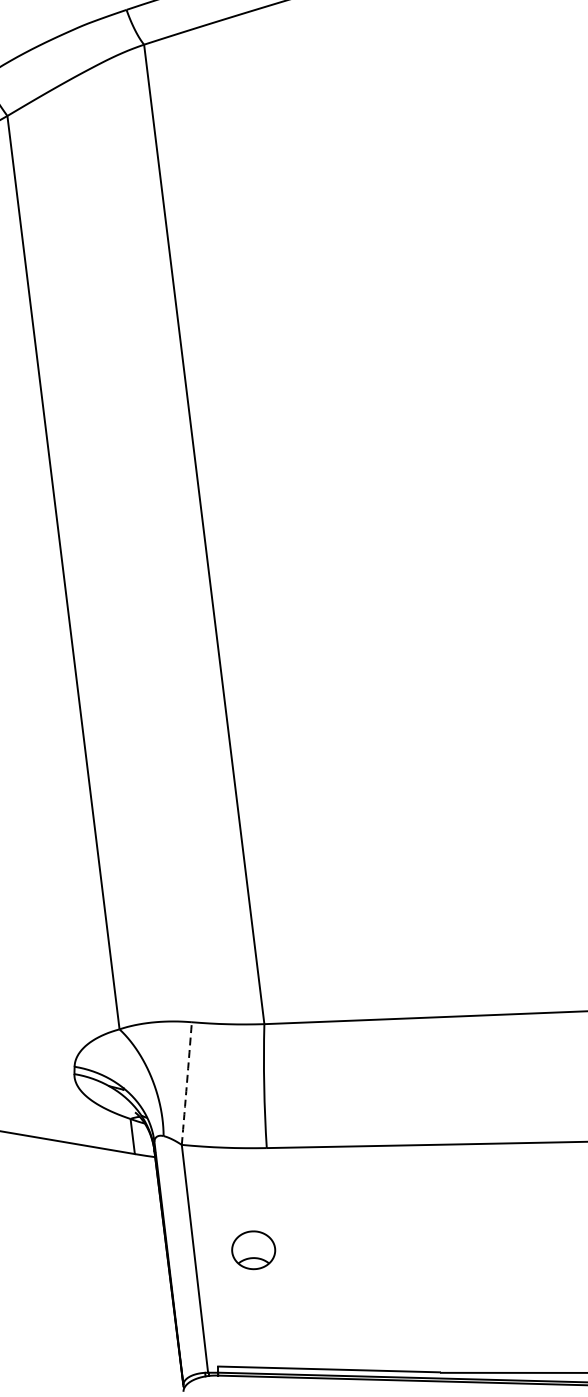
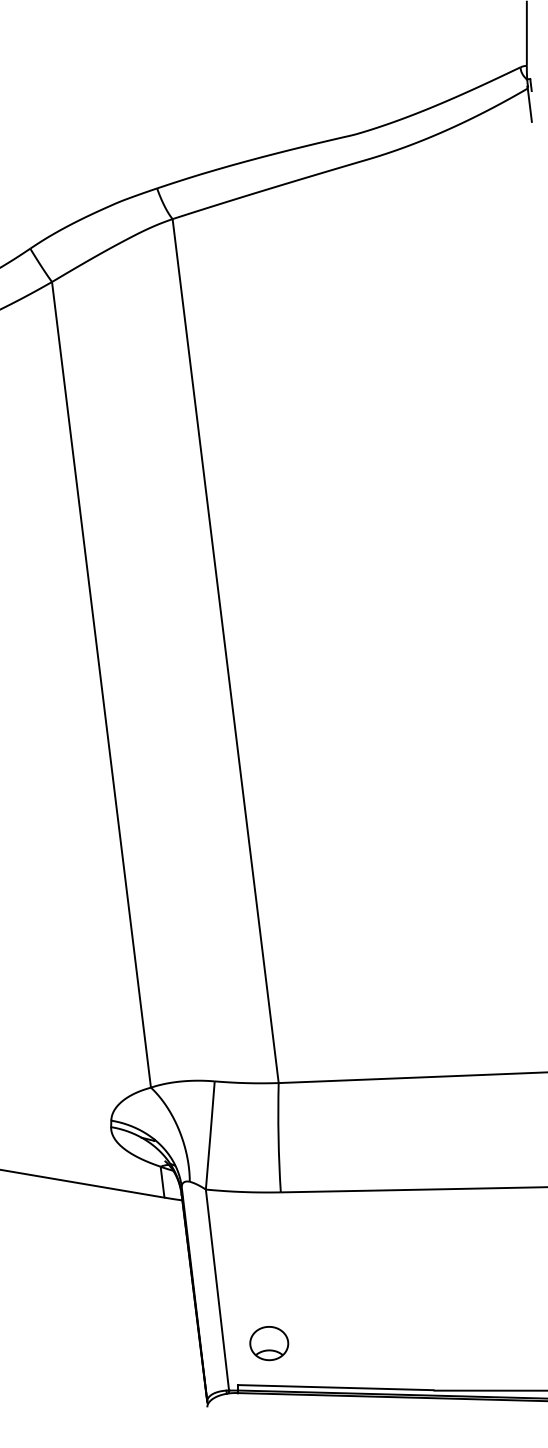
arc: (187, 1083) -> (210, 1135), dashed -> solid
part: (253, 1250) -> (269, 1343), moved

